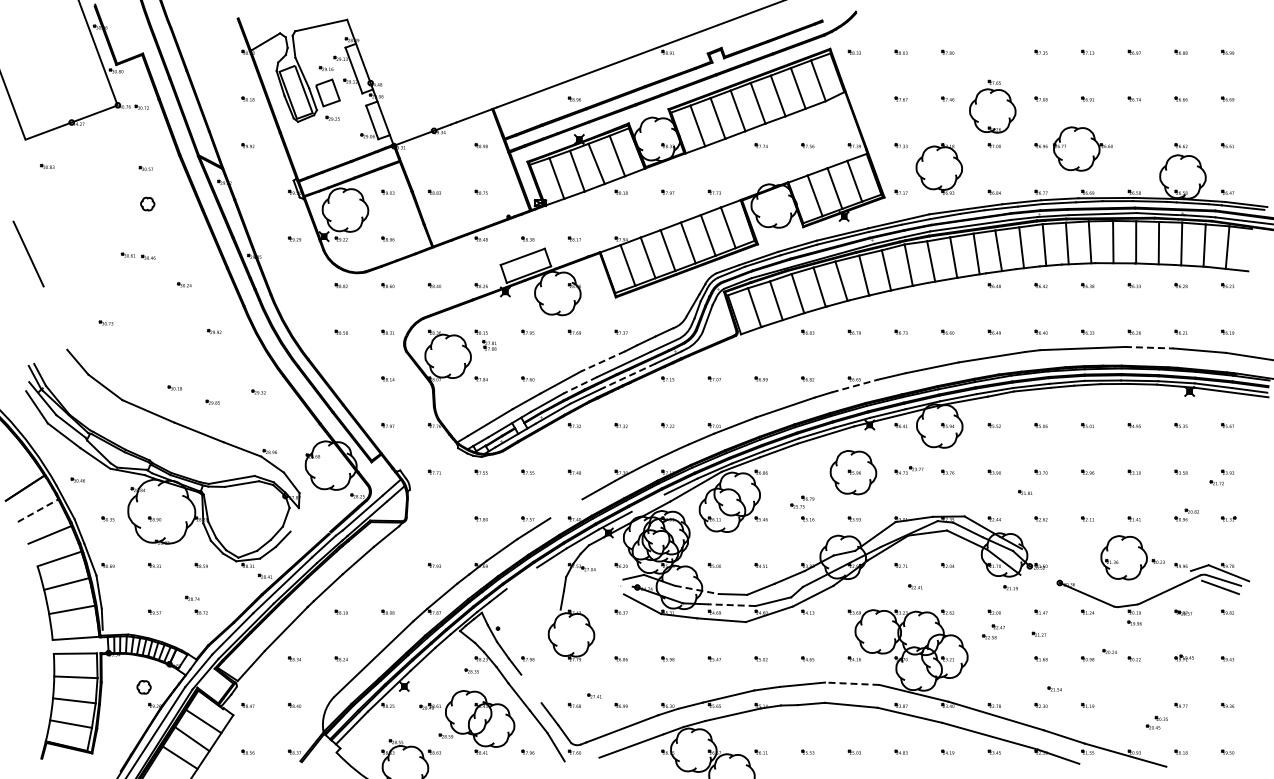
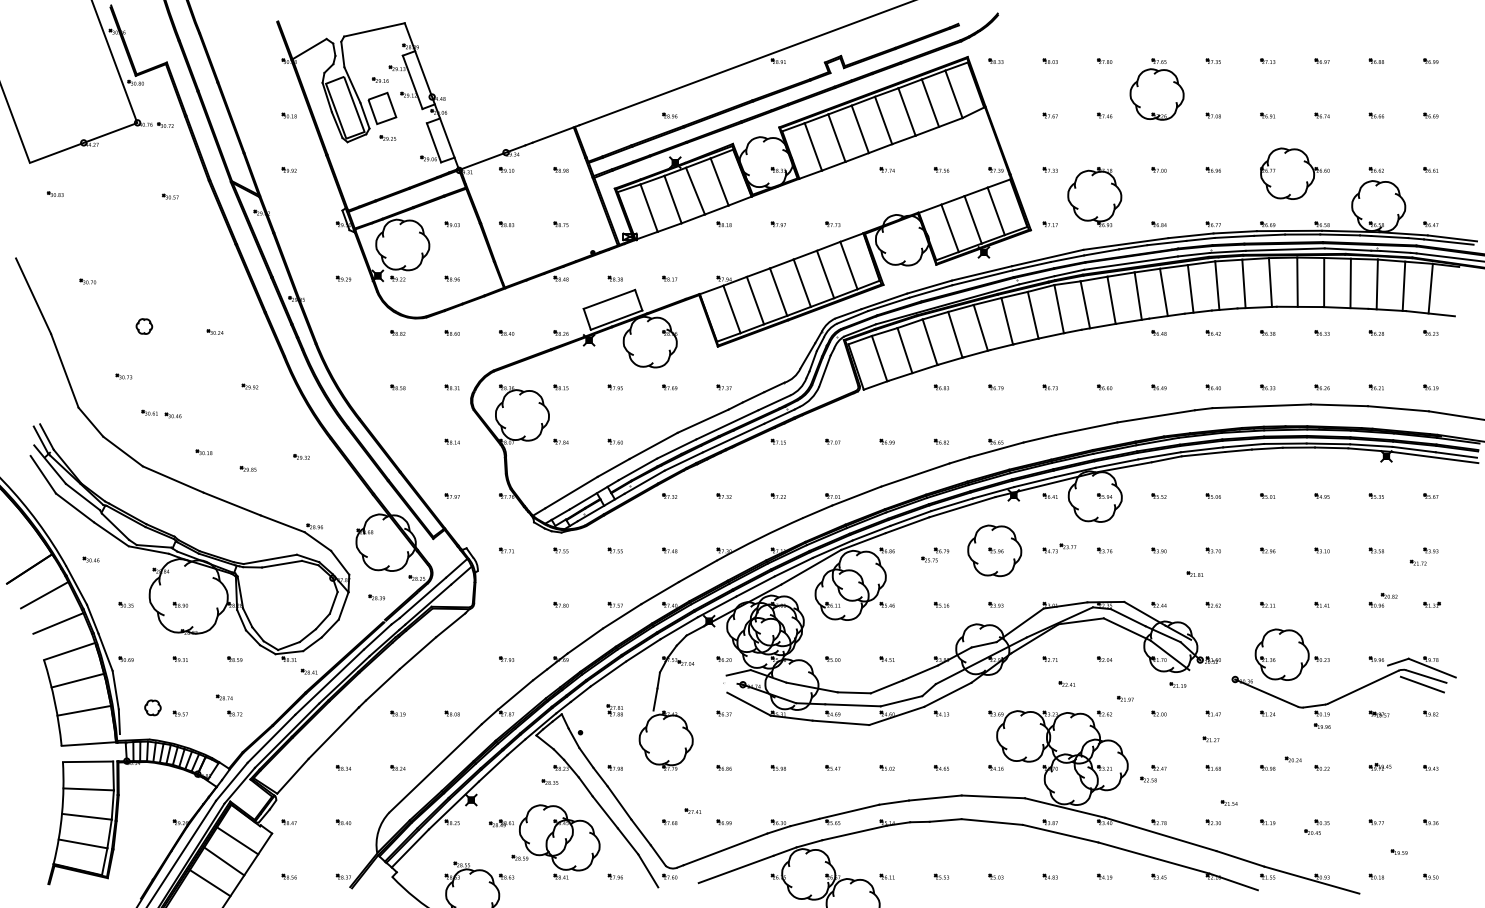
part: (992, 106) -> (1156, 89), moved
part: (434, 145) -> (506, 169), added
part: (1082, 148) -> (1294, 173), moved
part: (147, 203) -> (144, 325), moved
part: (74, 240) -> (87, 280), added
part: (137, 255) -> (160, 413), moved
line: (55, 317) -> (64, 370), added
part: (489, 345) -> (614, 710), moved
line: (1149, 347) -> (1339, 405), dashed -> solid
line: (602, 361) -> (702, 421), dashed -> solid
line: (628, 376) -> (732, 438), dashed -> solid
line: (580, 385) -> (676, 449), dashed -> solid
line: (855, 385) -> (997, 449), dashed -> solid
part: (802, 501) -> (935, 554), moved
line: (647, 502) -> (754, 585), added
line: (566, 508) -> (660, 592), added
line: (38, 510) -> (45, 595), dashed -> solid
part: (322, 511) -> (376, 596), added
line: (294, 519) -> (343, 605), added
part: (1132, 557) -> (1291, 654), moved
line: (521, 578) -> (607, 674), added
line: (697, 589) -> (813, 687), dashed -> solid
part: (965, 599) -> (1125, 698), added
line: (731, 605) -> (852, 705), dashed -> solid
part: (993, 631) -> (1153, 773), moved
line: (851, 683) -> (992, 796), dashed -> solid
part: (143, 687) -> (152, 708), moved
line: (531, 688) -> (619, 802), added
part: (1156, 722) -> (1316, 826), moved
part: (1200, 730) -> (1399, 851), added

